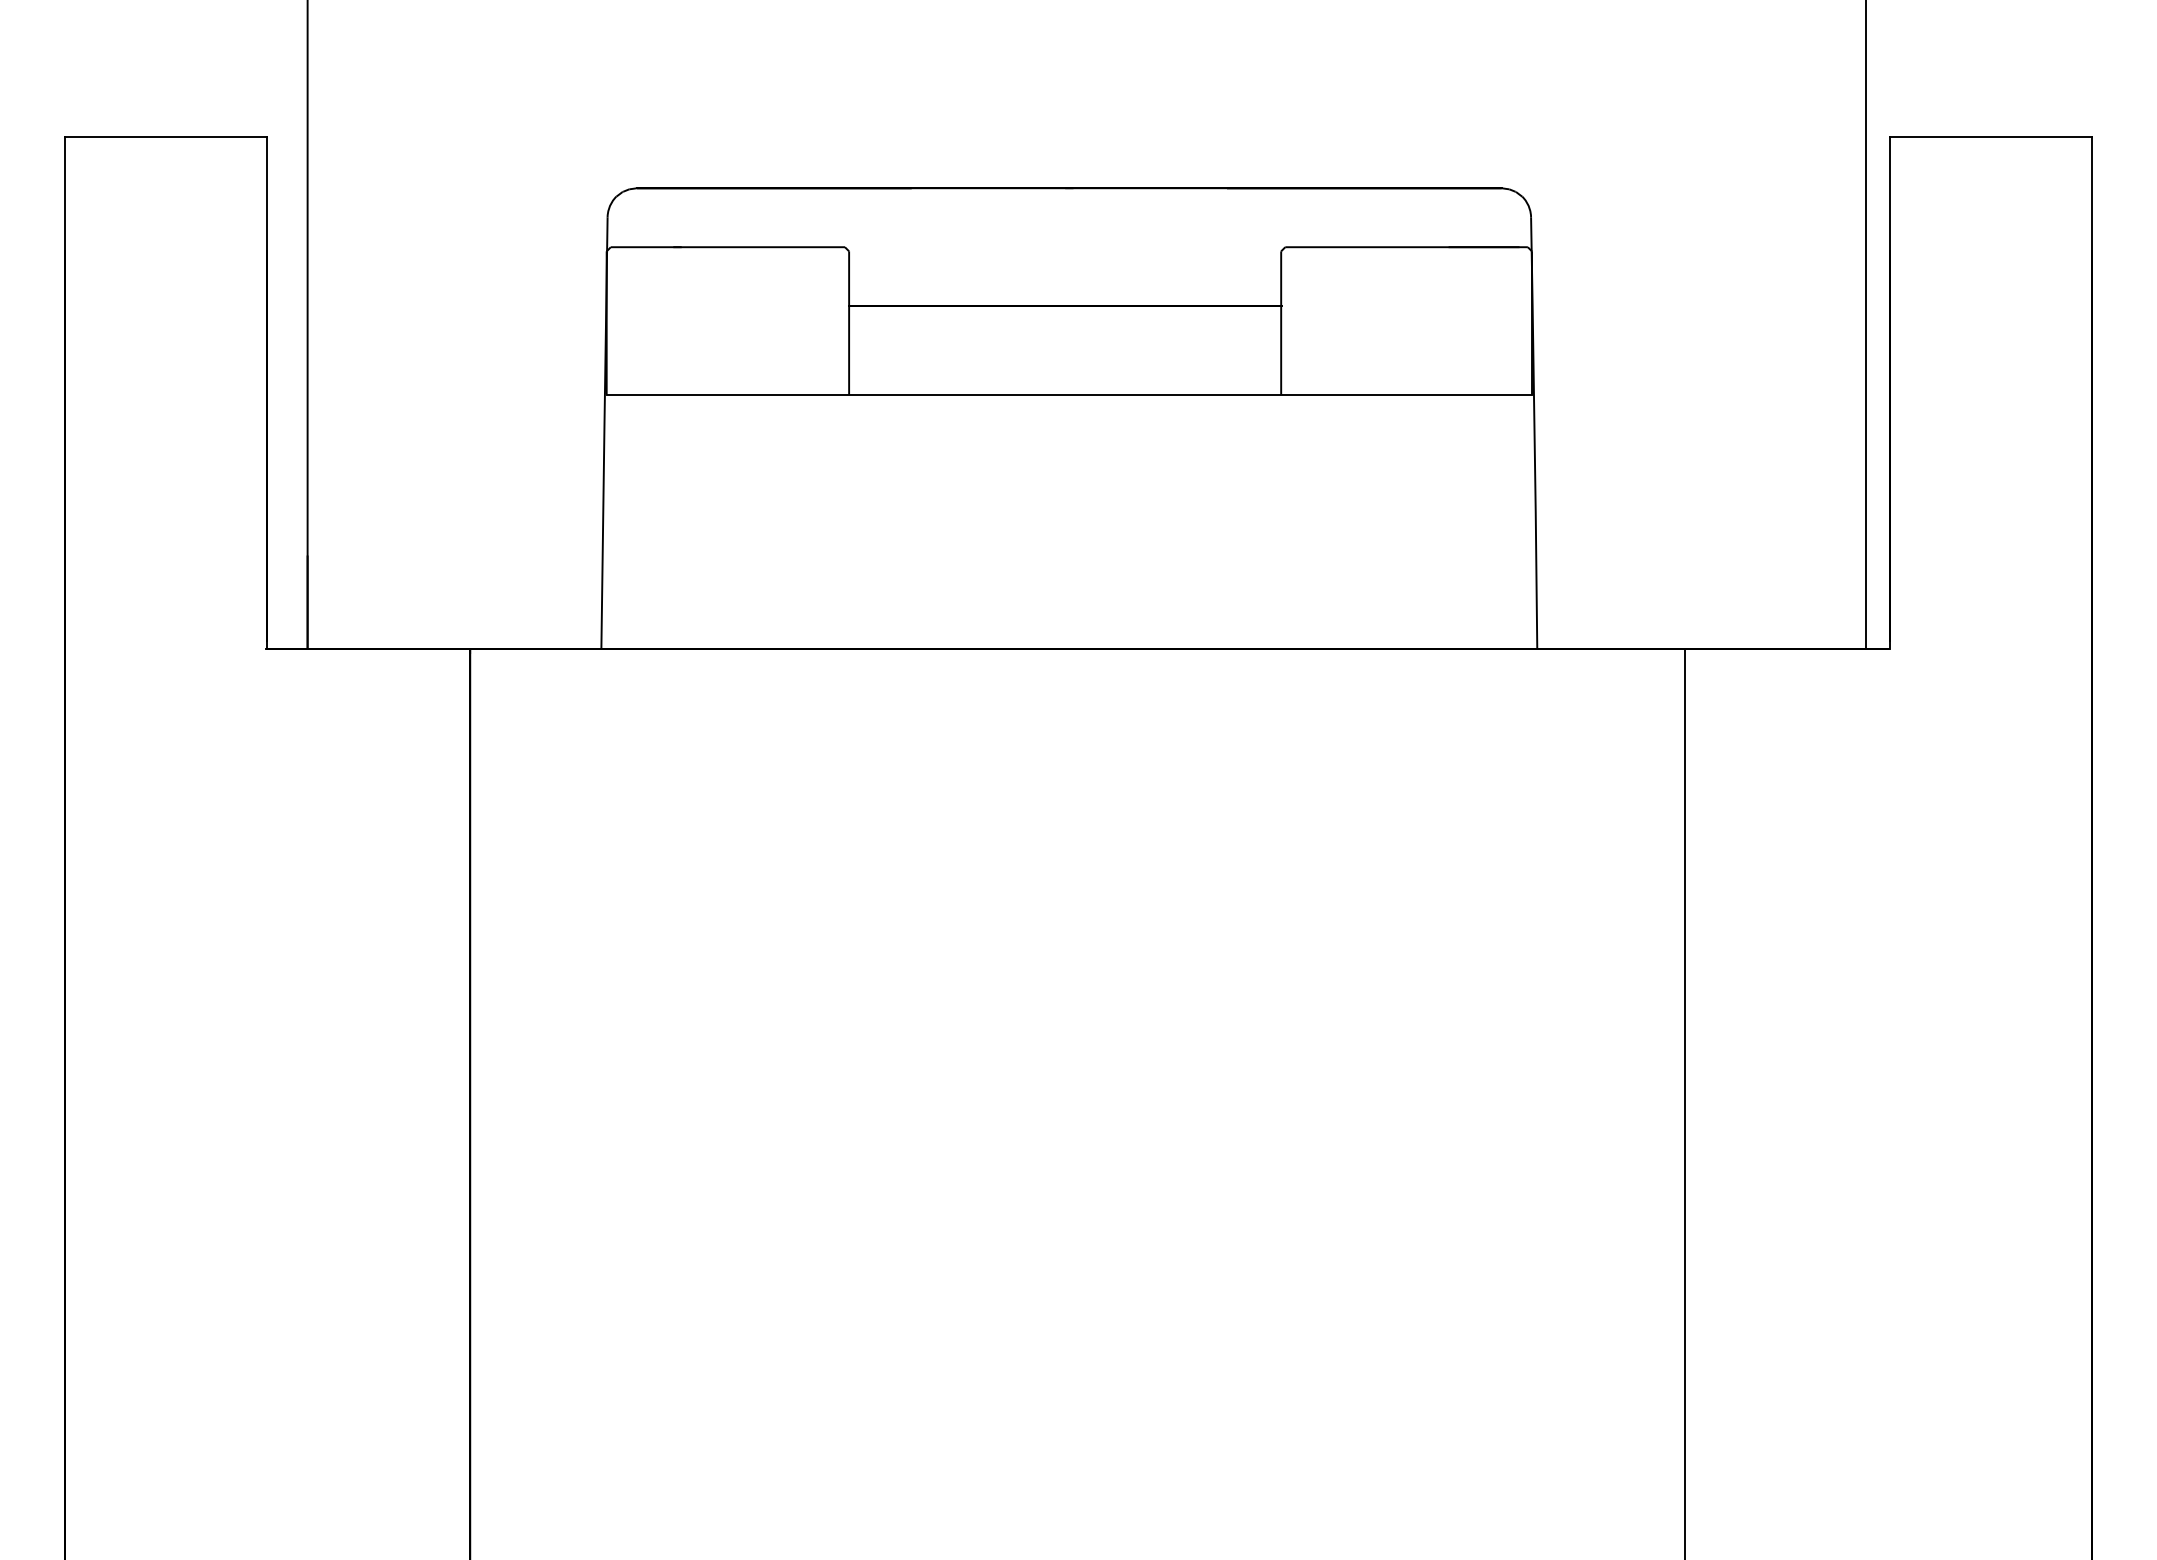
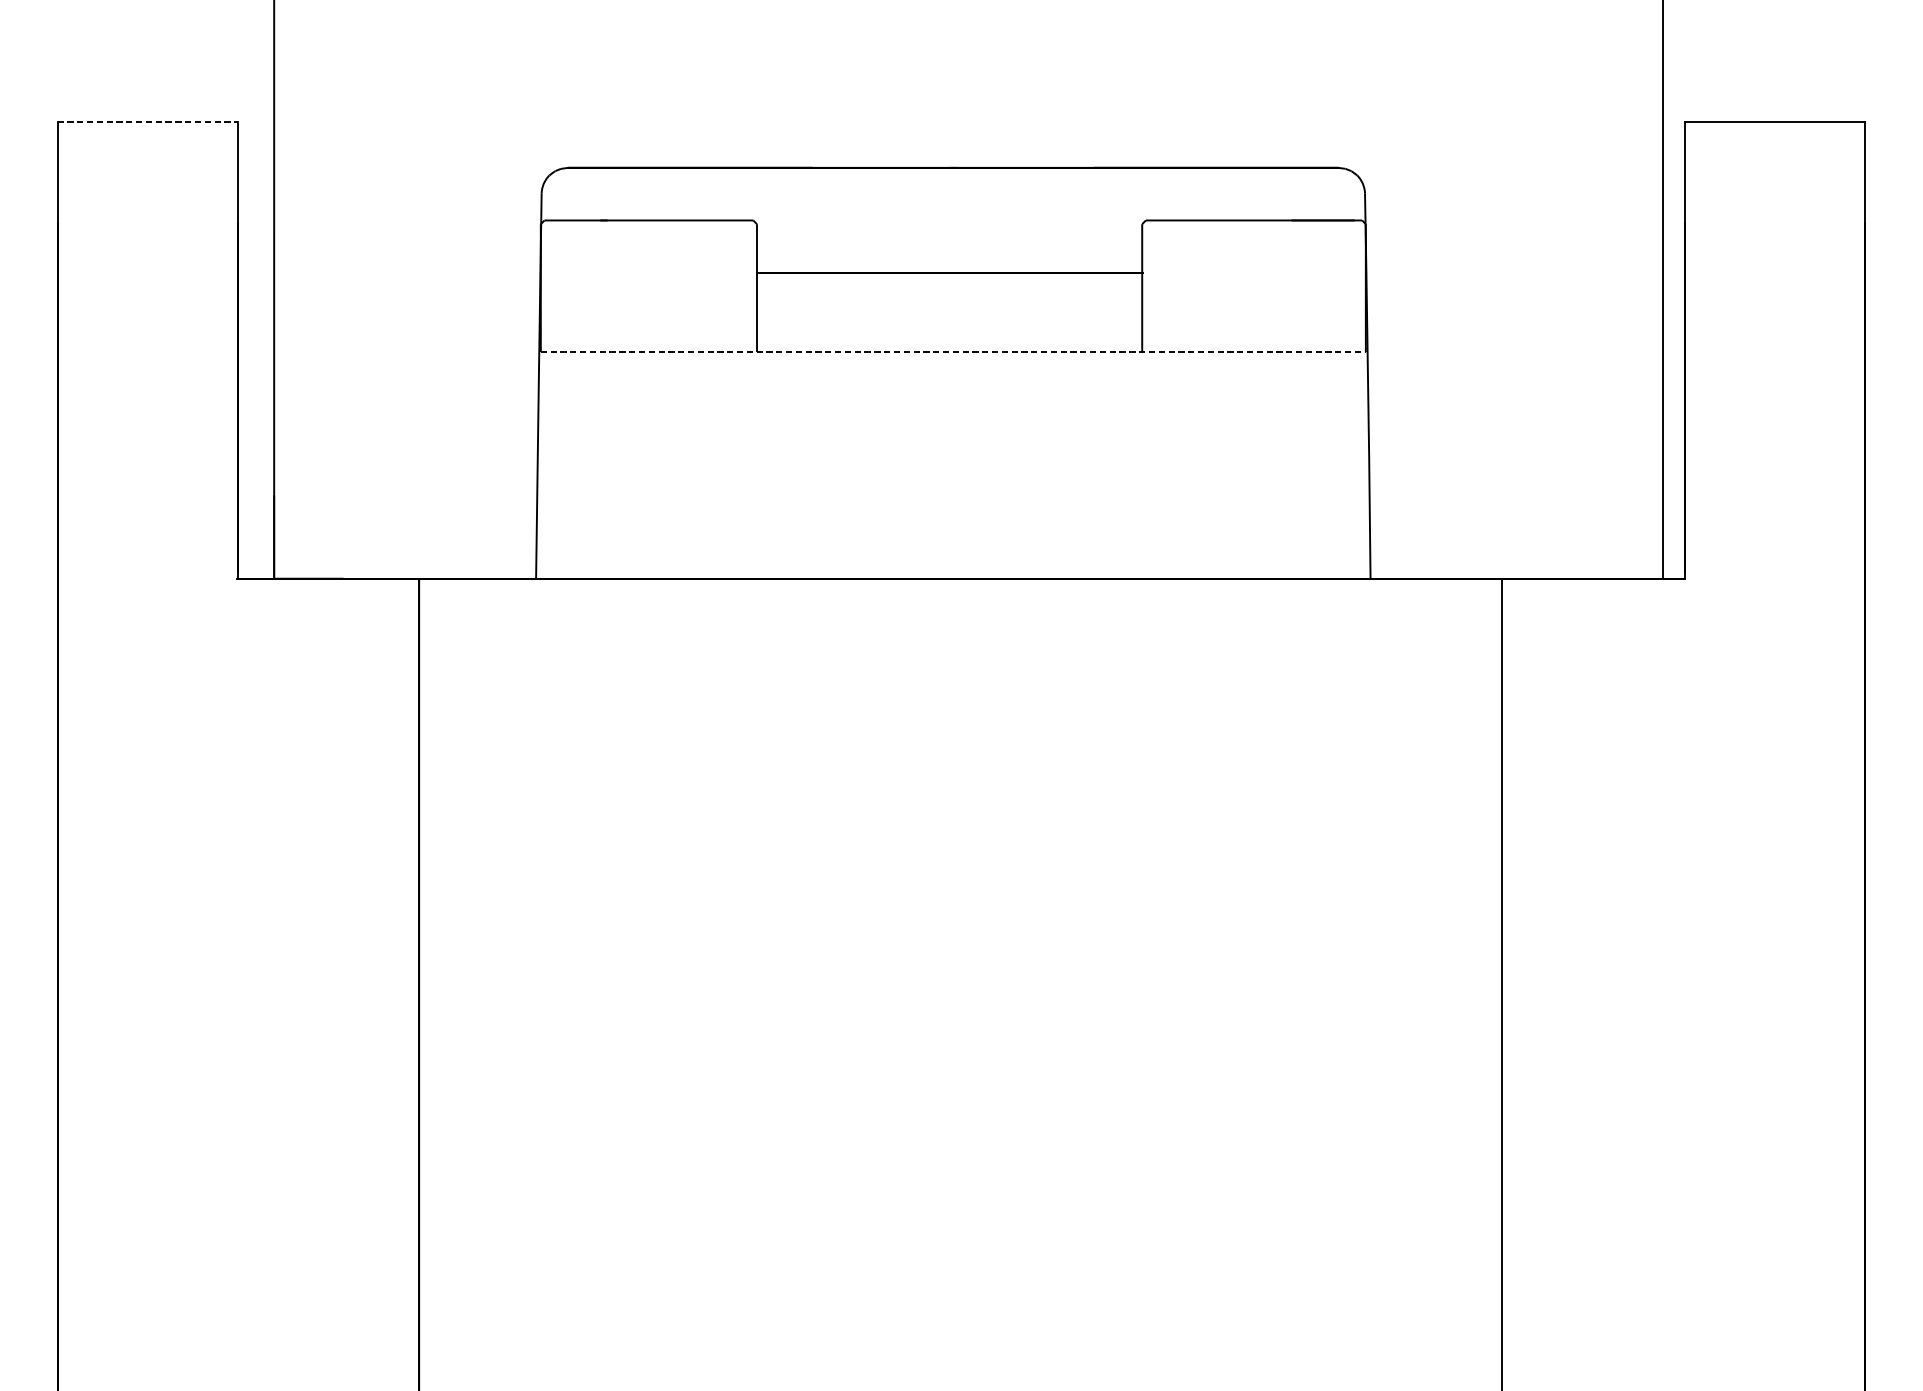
line: (166, 137) -> (148, 122), solid -> dashed
line: (1069, 394) -> (953, 351), solid -> dashed

